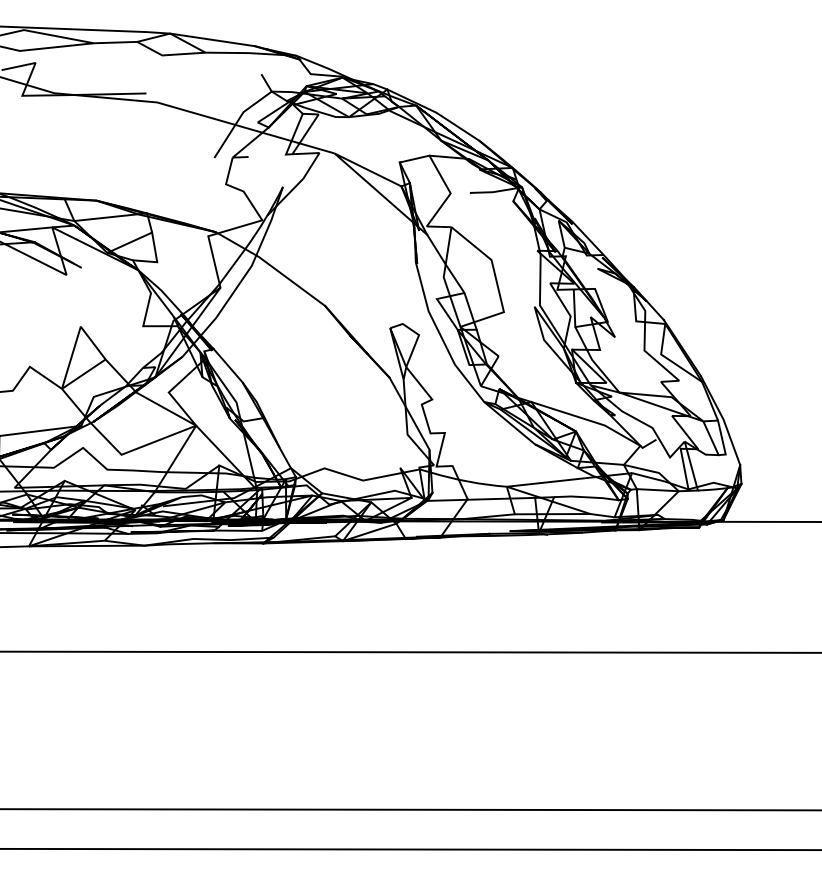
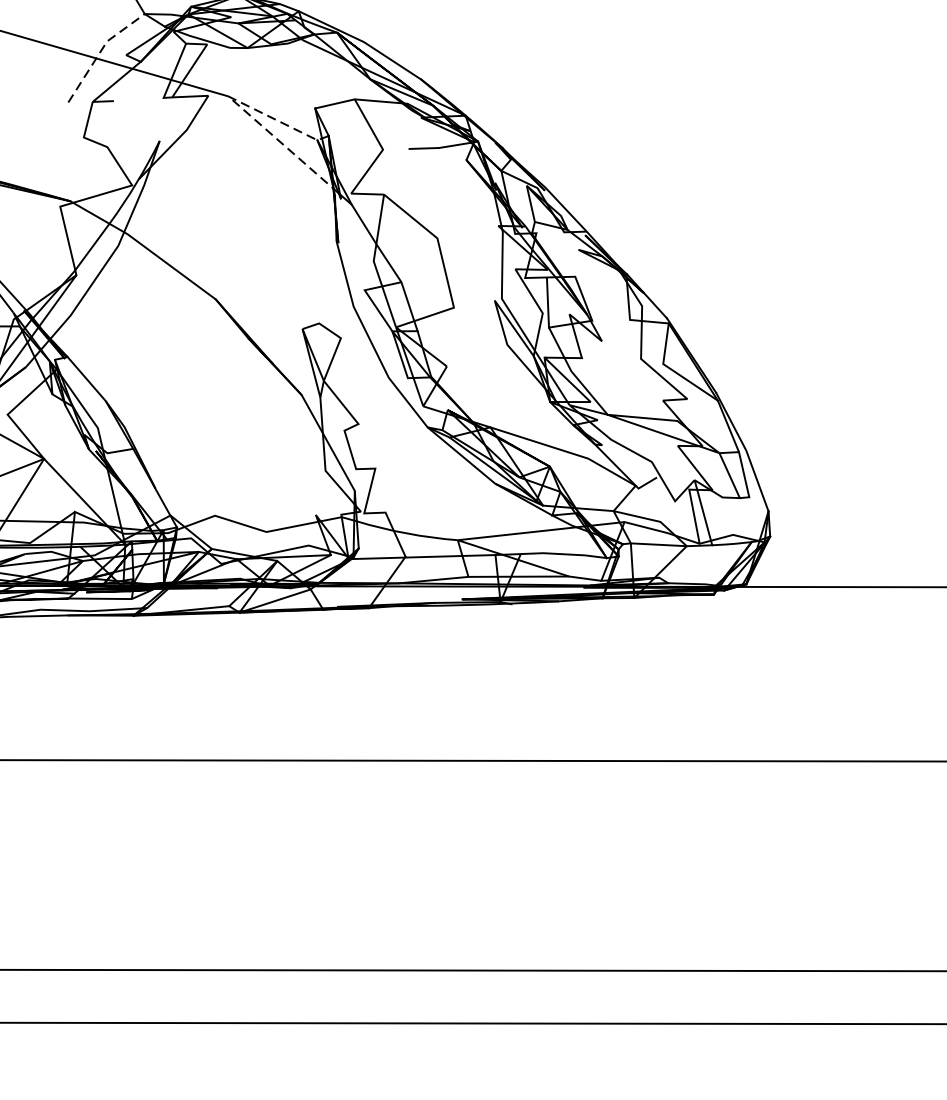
line: (238, 119) -> (100, 51), solid -> dashed
line: (341, 159) -> (237, 104), solid -> dashed

